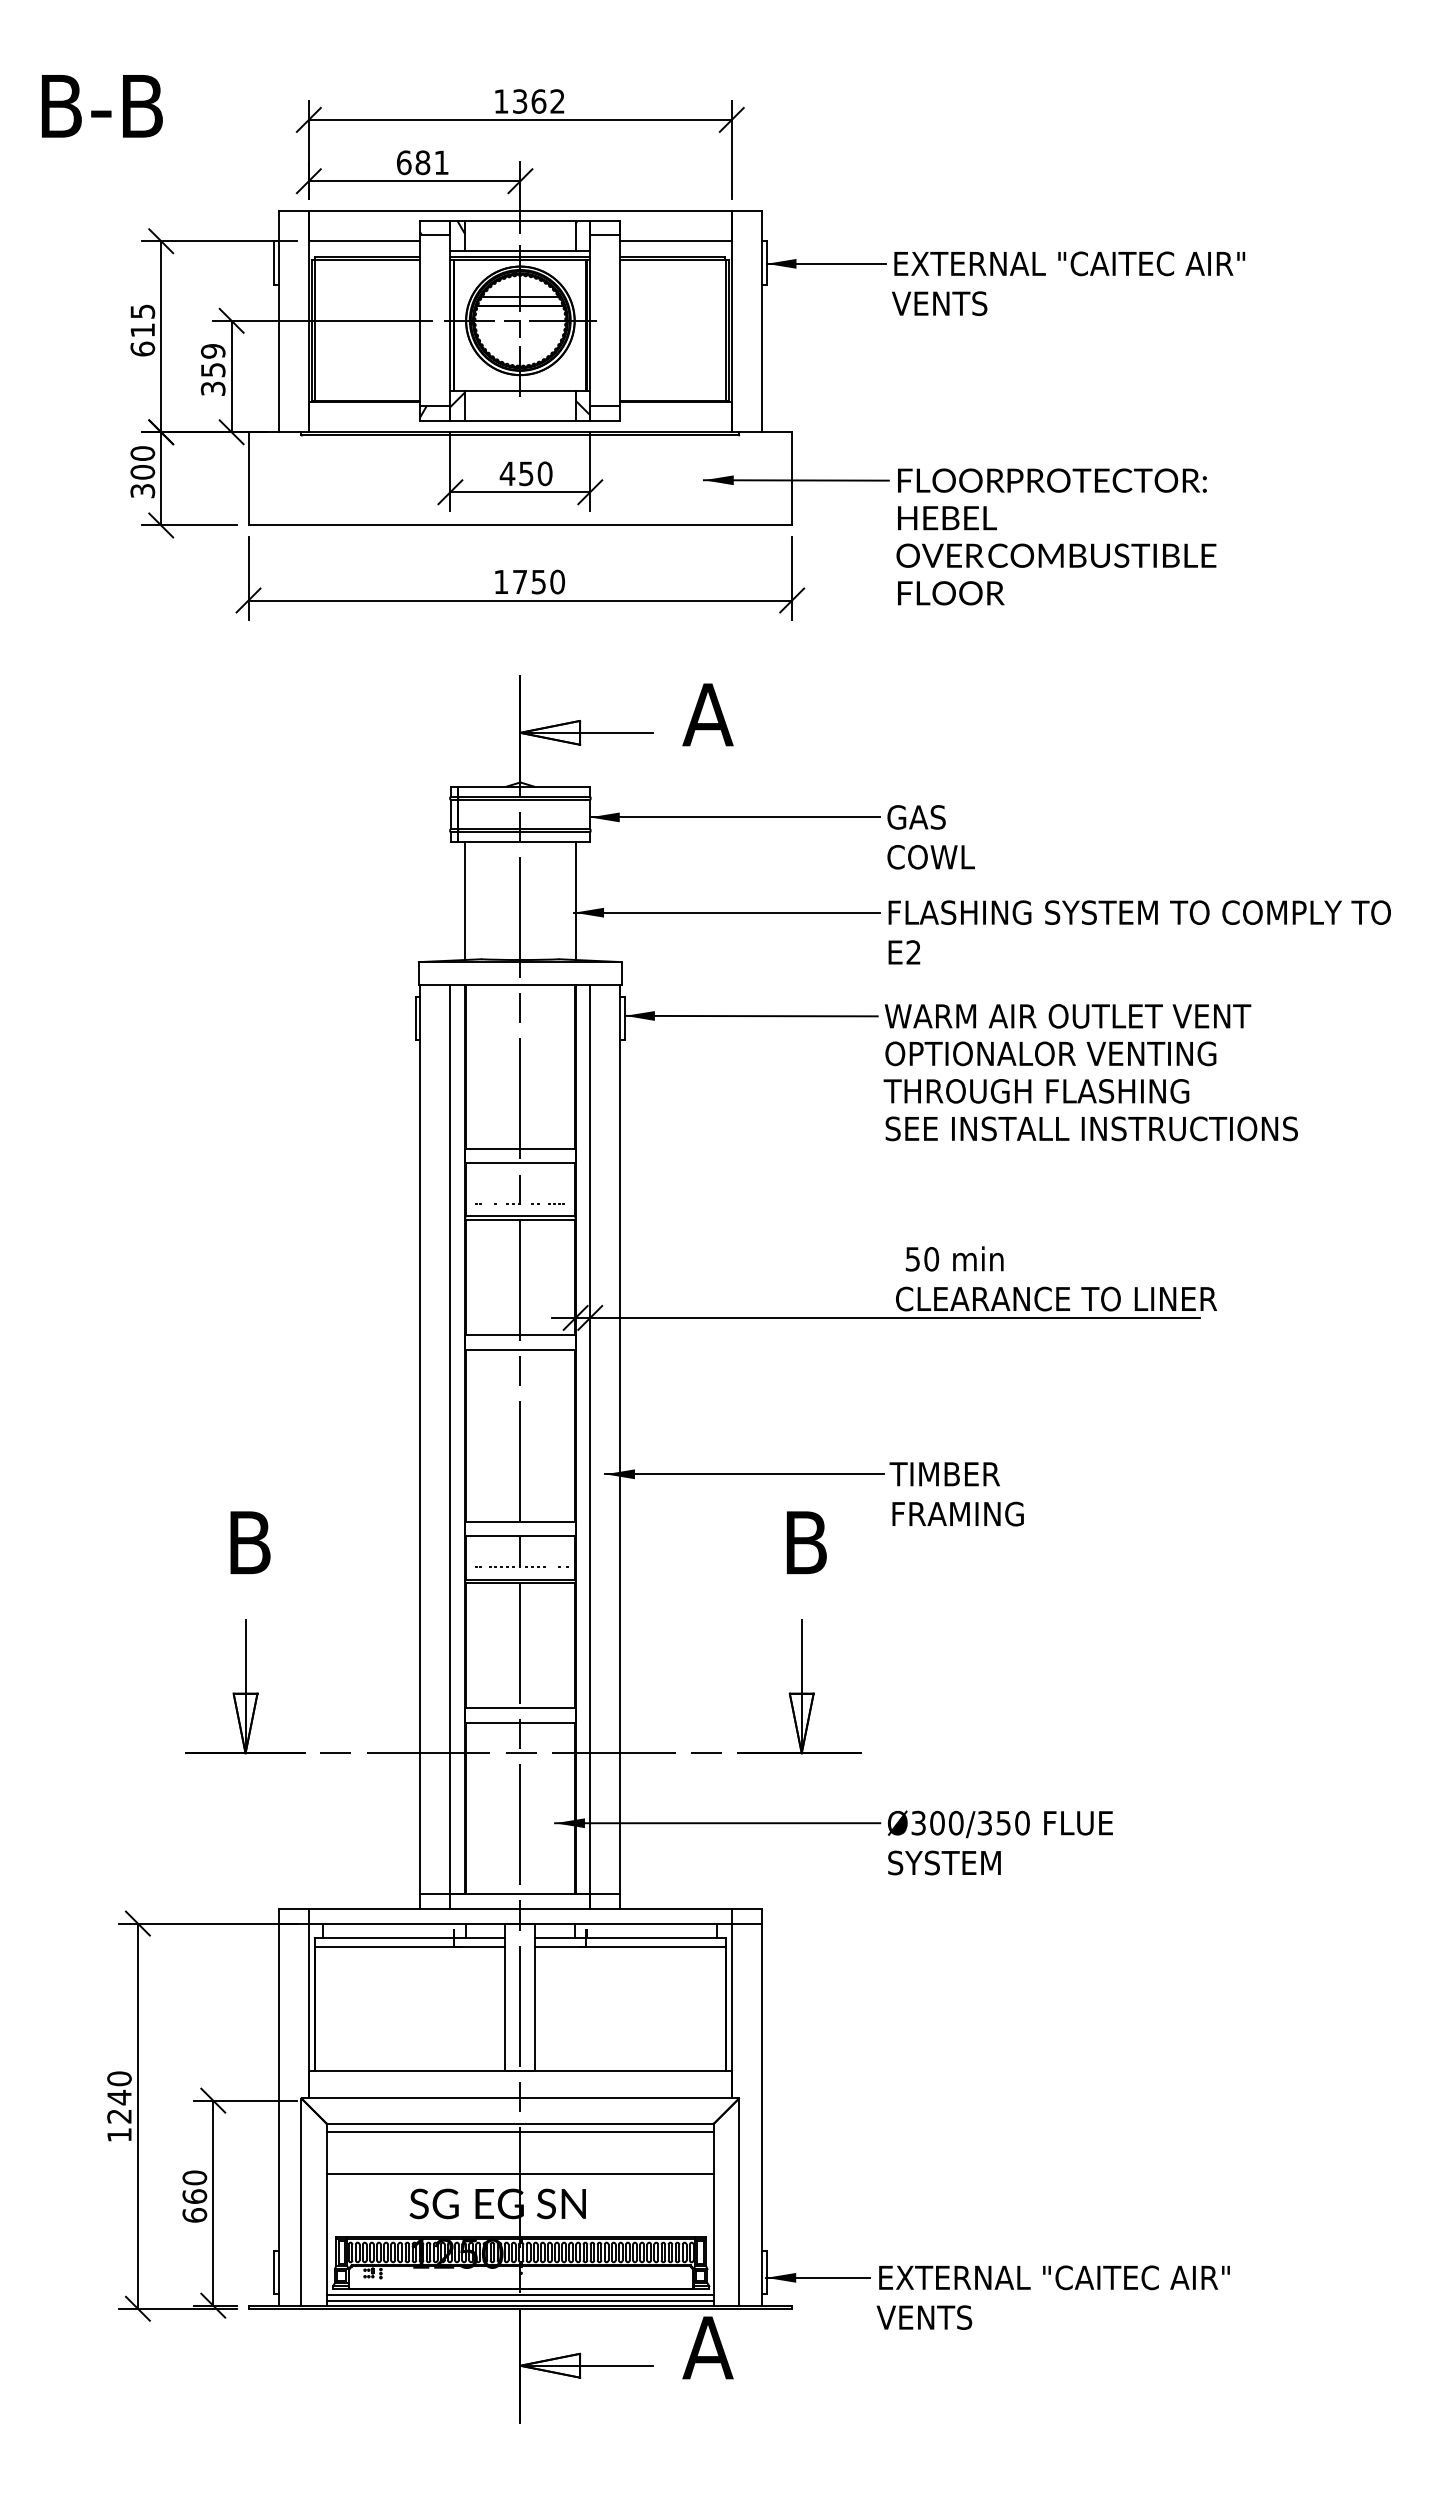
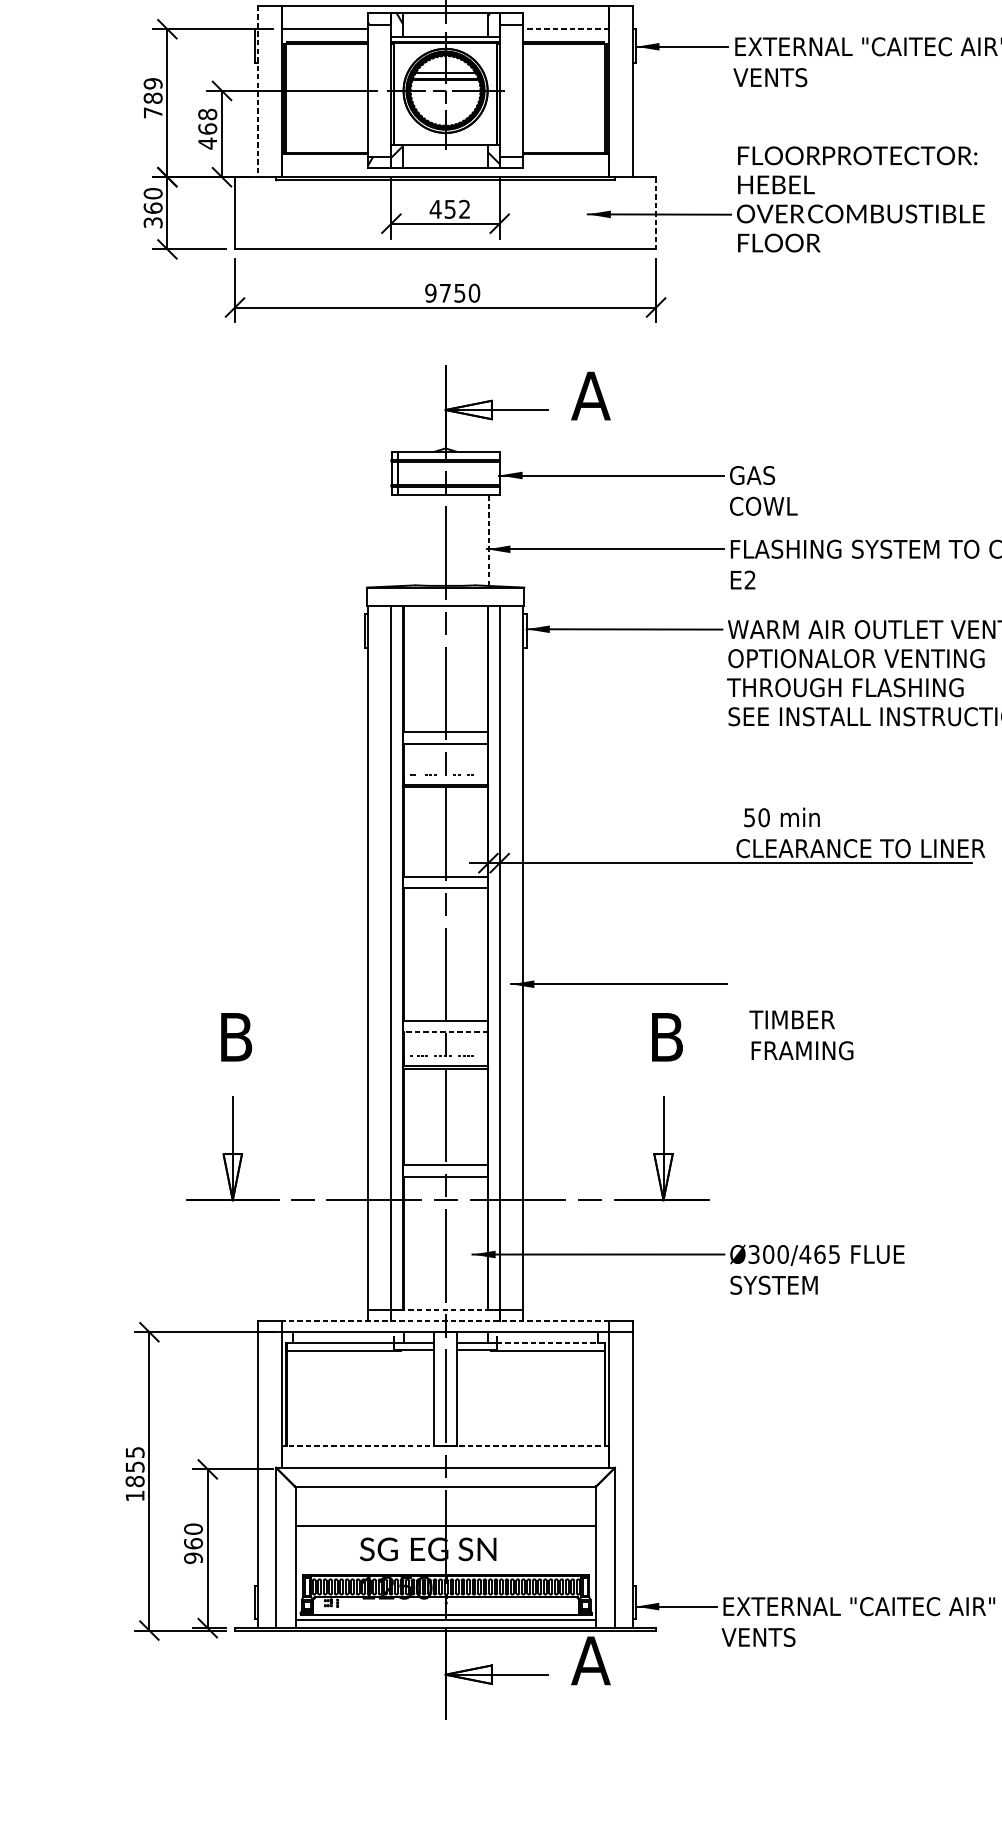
line: (676, 241) -> (566, 29), solid -> dashed
line: (278, 321) -> (258, 91), solid -> dashed
text: (142, 330) -> (152, 98), 615 -> 789
text: (212, 370) -> (207, 129), 359 -> 468
text: (142, 471) -> (152, 207), 300 -> 360
text: (544, 473) -> (464, 209), 450 -> 452
line: (792, 478) -> (656, 213), solid -> dashed
text: (1056, 536) -> (860, 199), moved
text: (501, 581) -> (431, 292), 1750 -> 9750
line: (464, 901) -> (402, 540), removed
line: (575, 901) -> (488, 540), solid -> dashed
text: (956, 1494) -> (801, 1035), moved
line: (519, 1536) -> (444, 1032), solid -> dashed
text: (1003, 1822) -> (819, 1253), Ø300/350 -> Ø300/465
line: (520, 1894) -> (445, 1309), solid -> dashed
line: (519, 1908) -> (444, 1320), solid -> dashed
line: (655, 1937) -> (550, 1343), solid -> dashed
line: (519, 2070) -> (444, 1446), solid -> dashed
text: (119, 2097) -> (135, 1466), 1240 -> 1855
line: (520, 2132) -> (445, 1494), removed
text: (194, 2215) -> (193, 1558), 660 -> 960
line: (520, 2301) -> (445, 1624), removed

